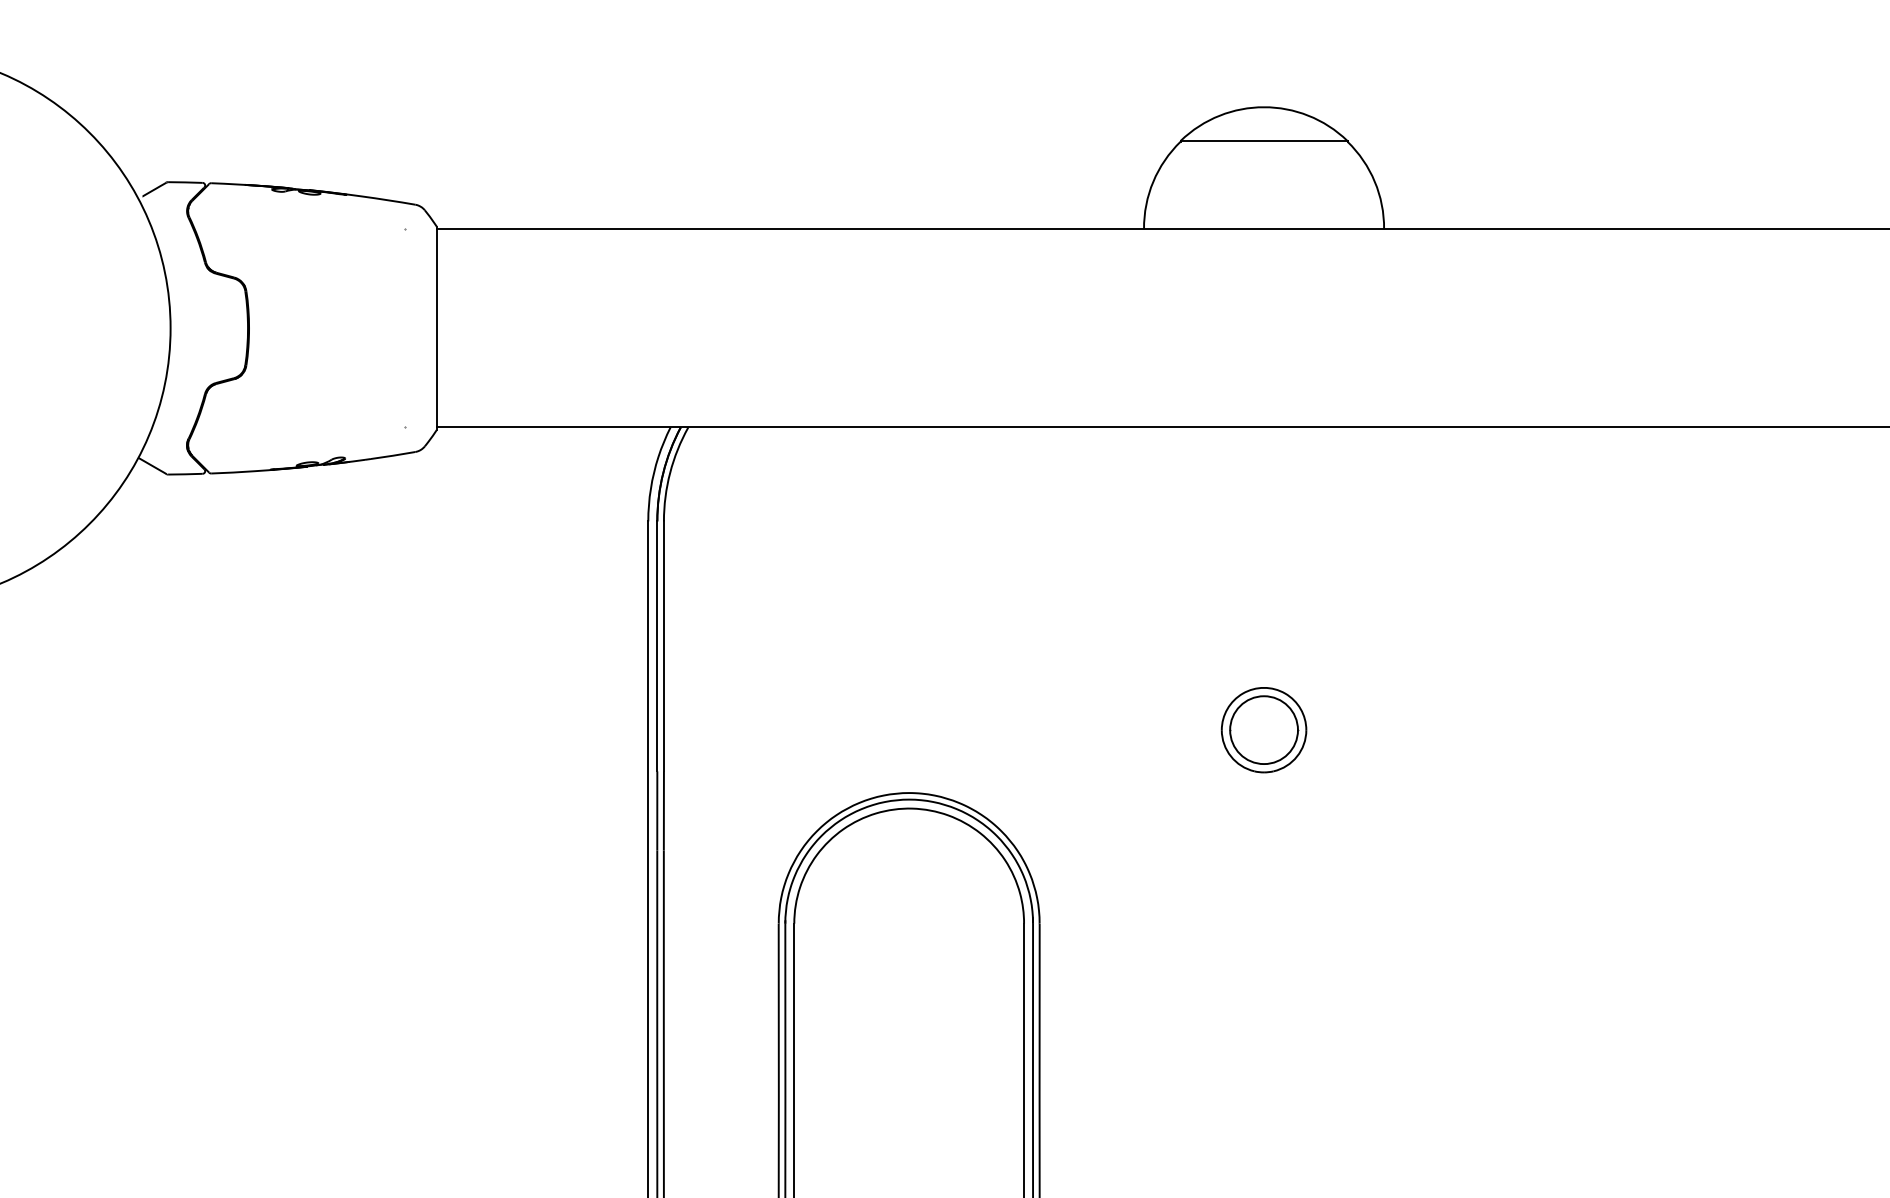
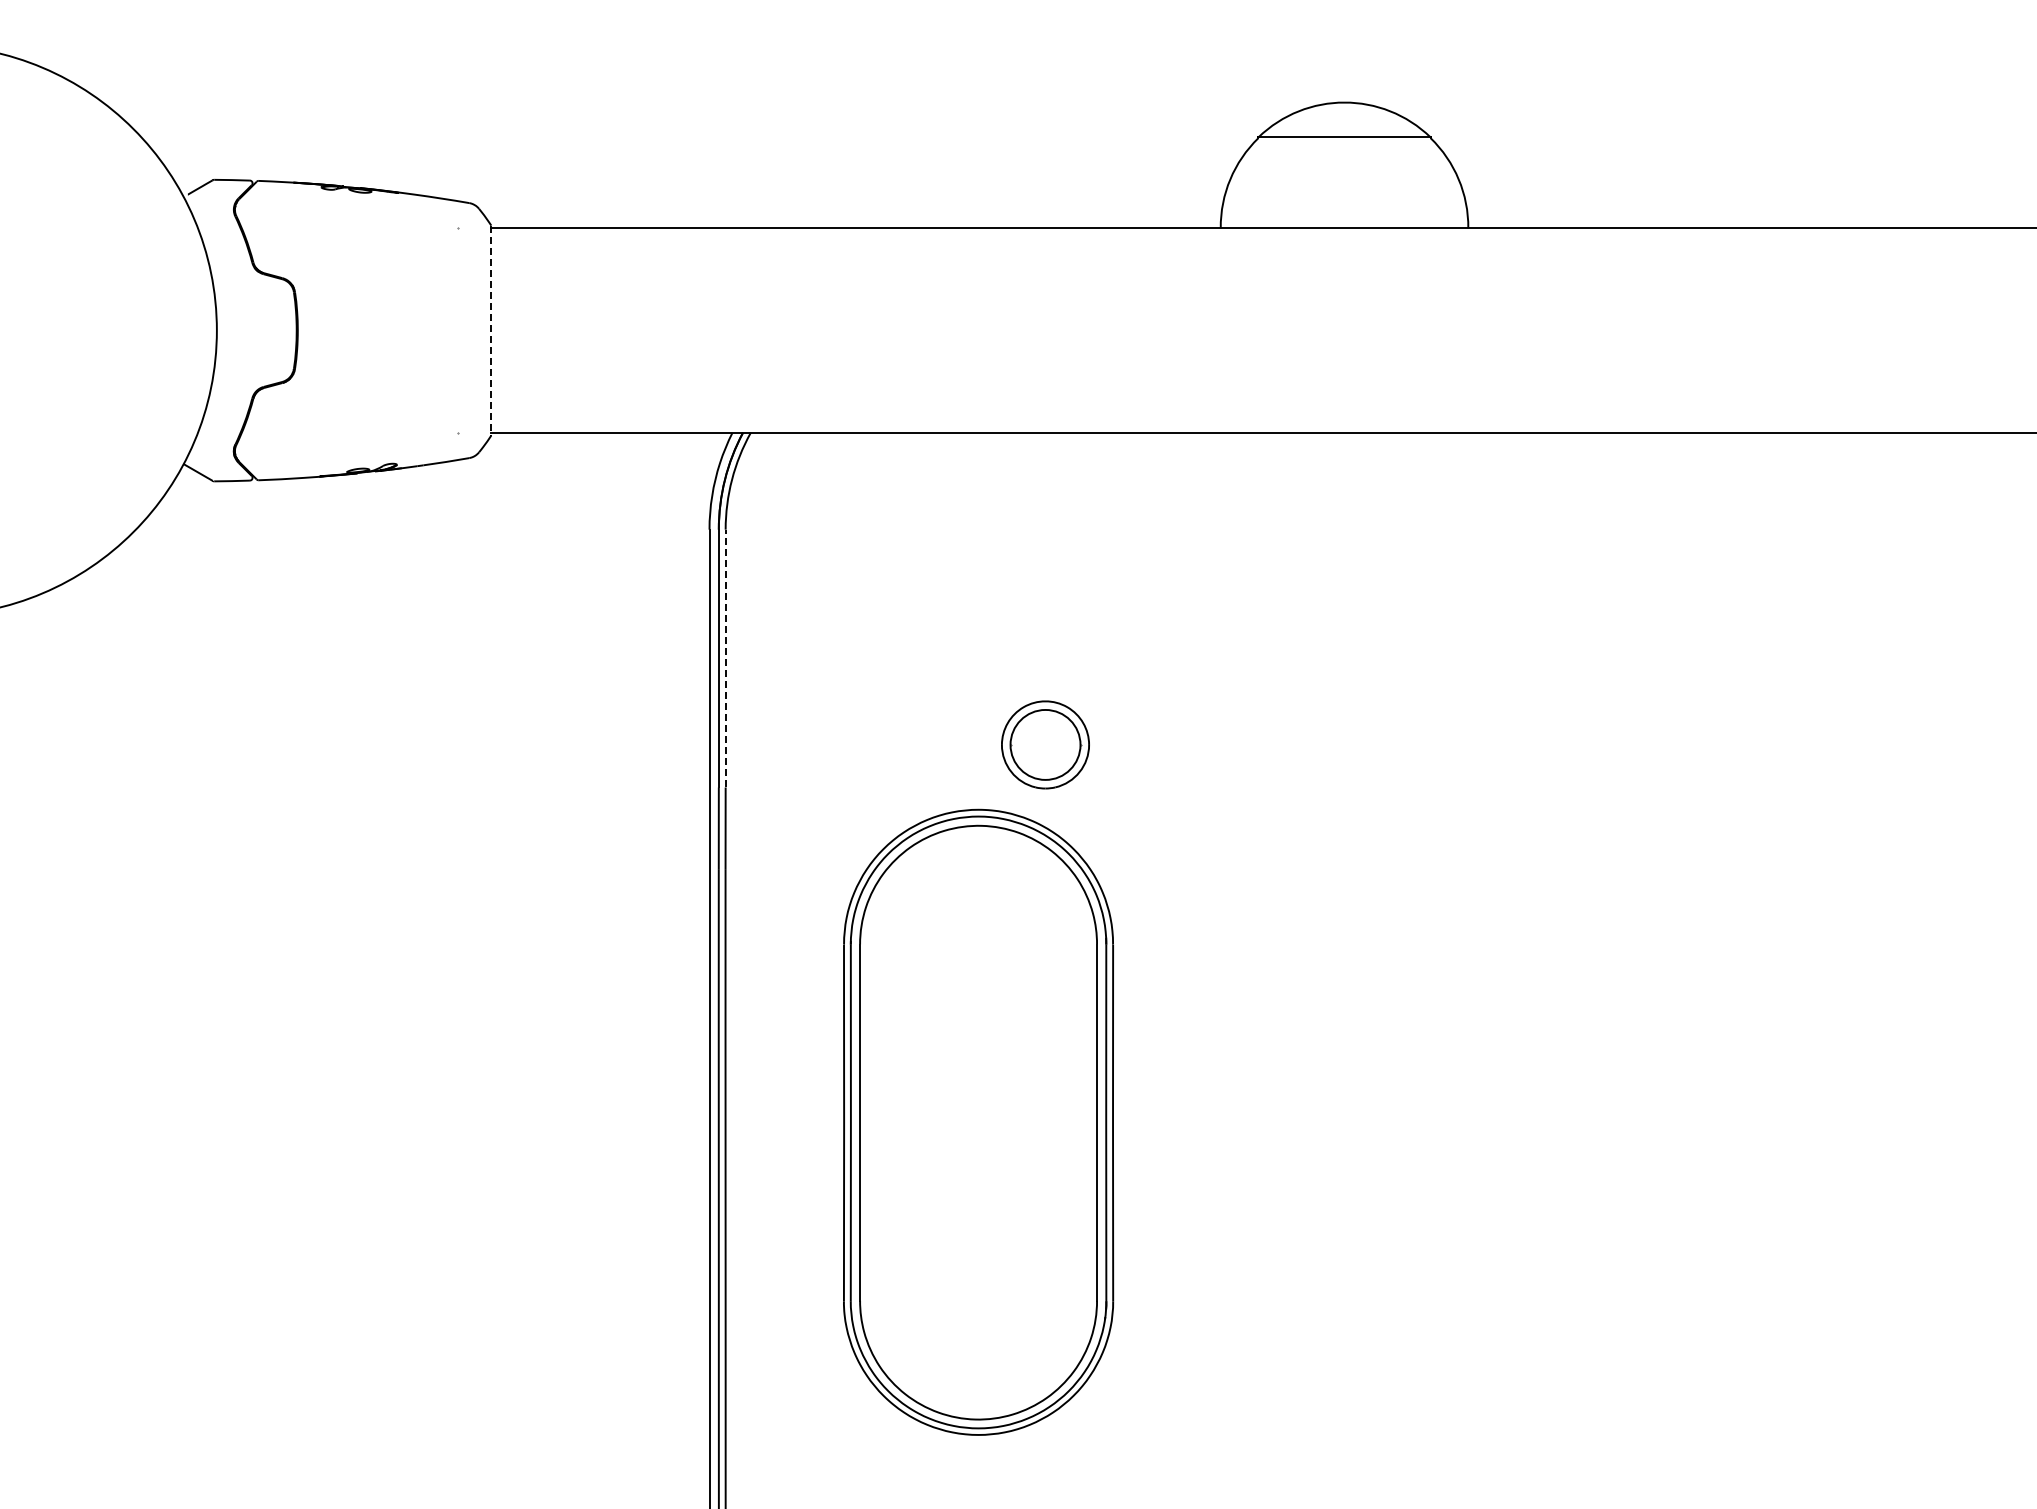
line: (436, 328) -> (491, 330), solid -> dashed
line: (663, 646) -> (725, 658), solid -> dashed
part: (1264, 729) -> (1045, 744), moved

